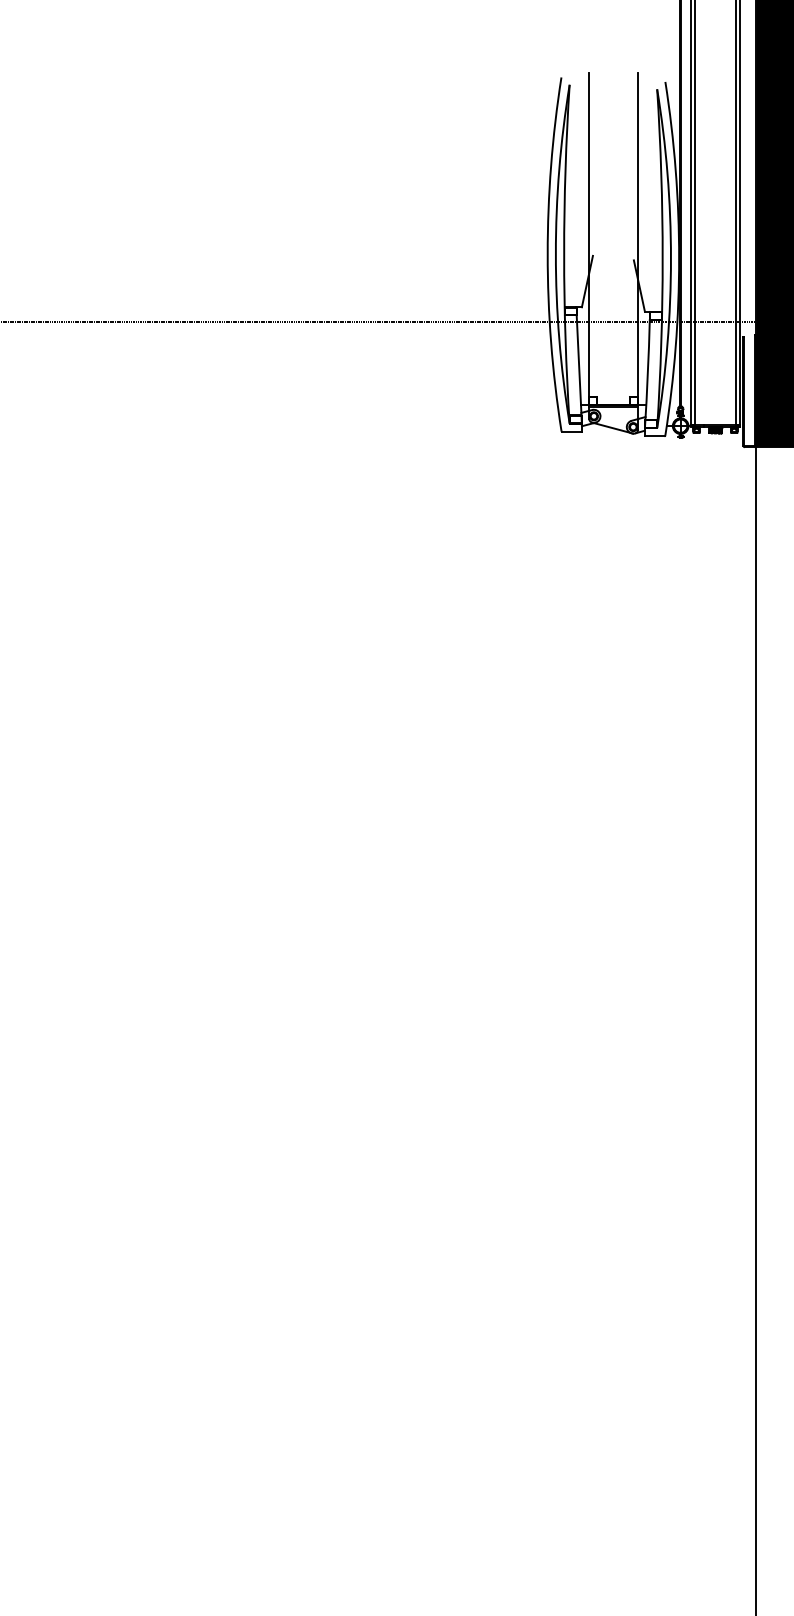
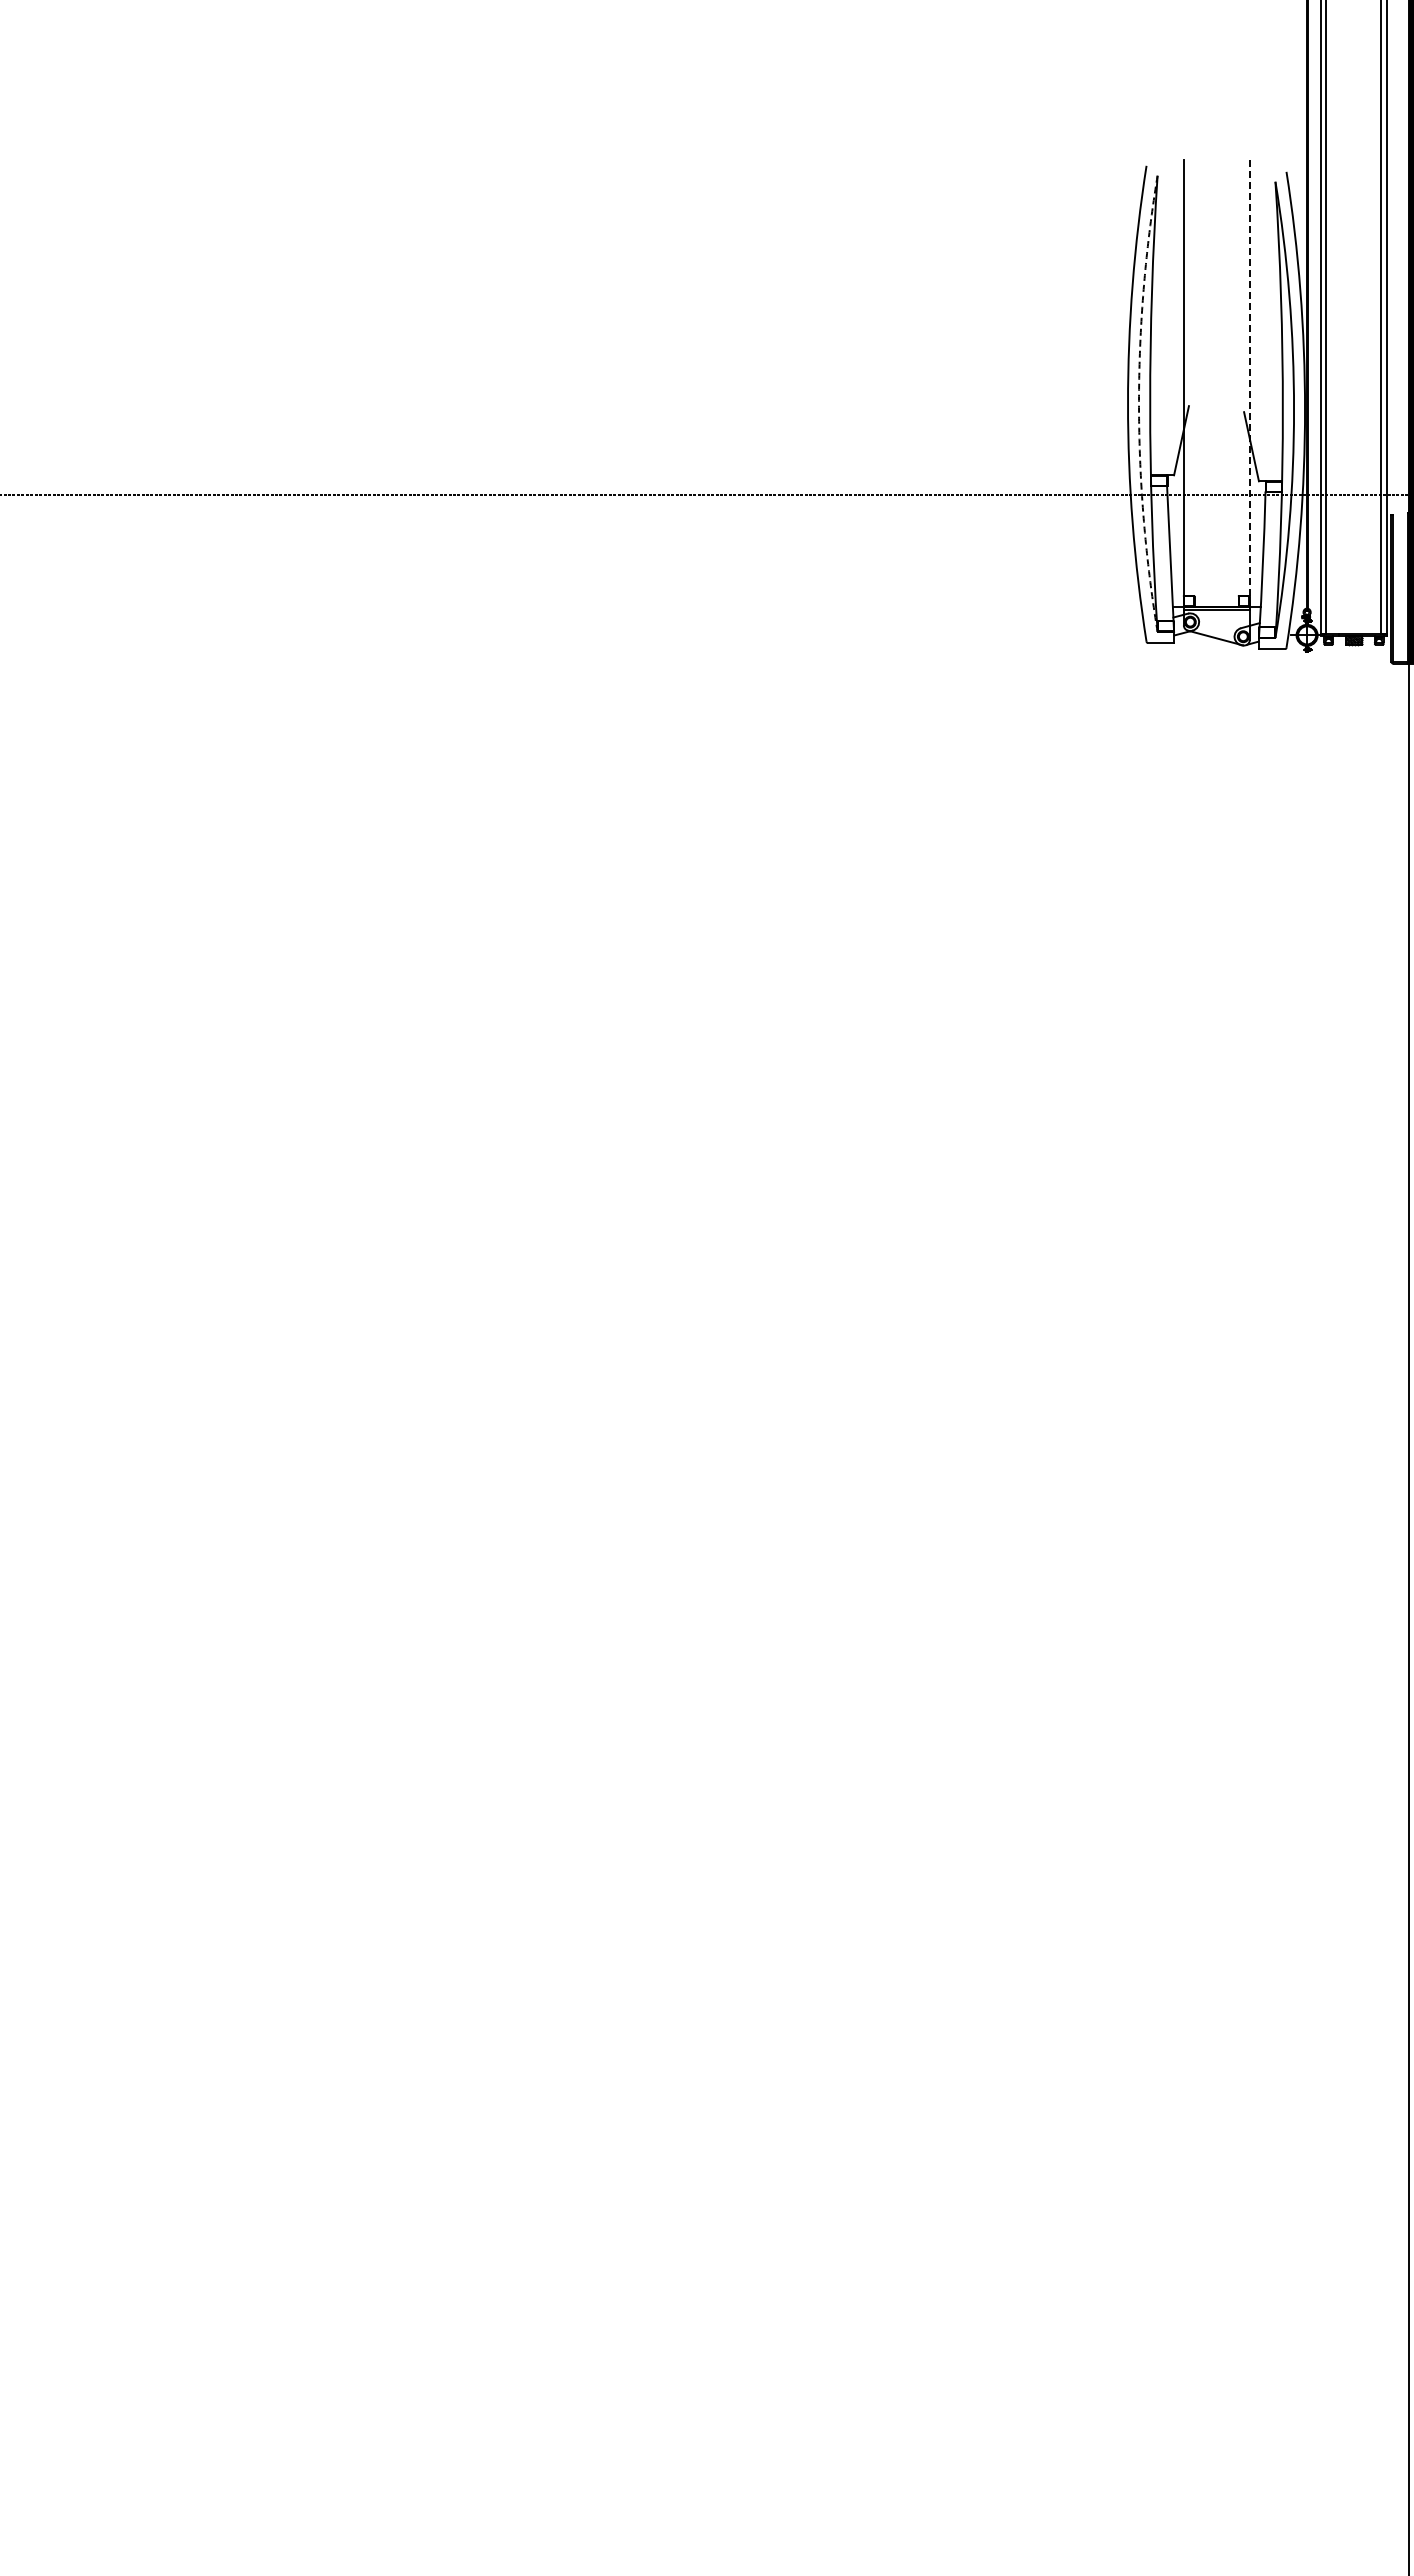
line: (637, 239) -> (1249, 384), solid -> dashed
arc: (556, 253) -> (1139, 403), solid -> dashed

